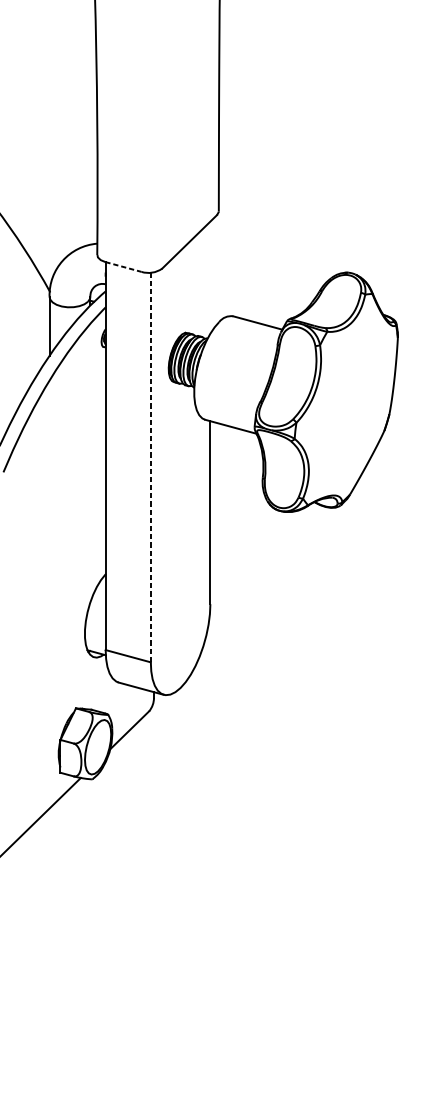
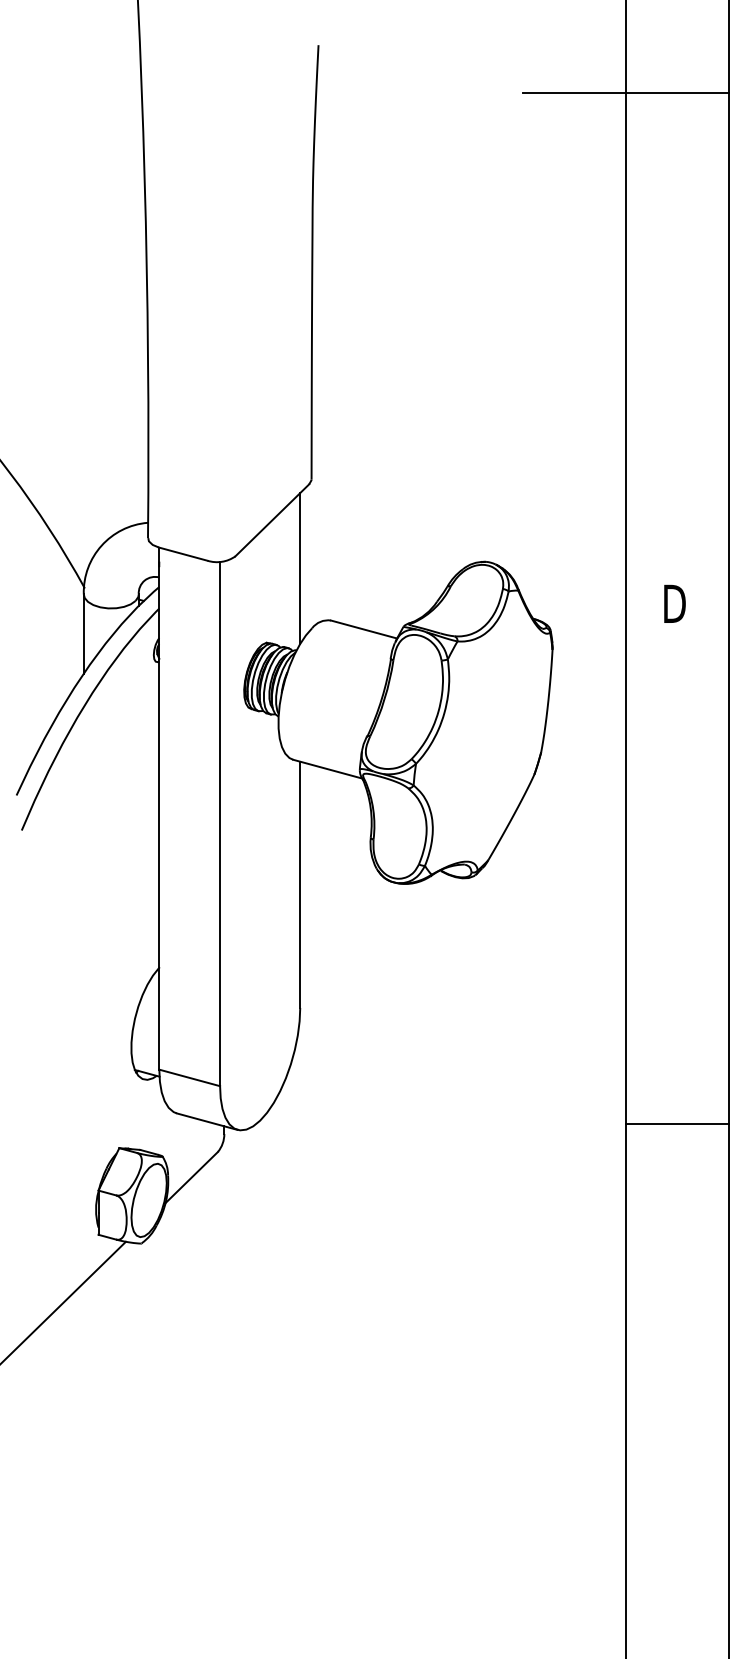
line: (123, 267) -> (183, 554), dashed -> solid
line: (210, 277) -> (300, 568), added
line: (151, 467) -> (220, 824), dashed -> solid

